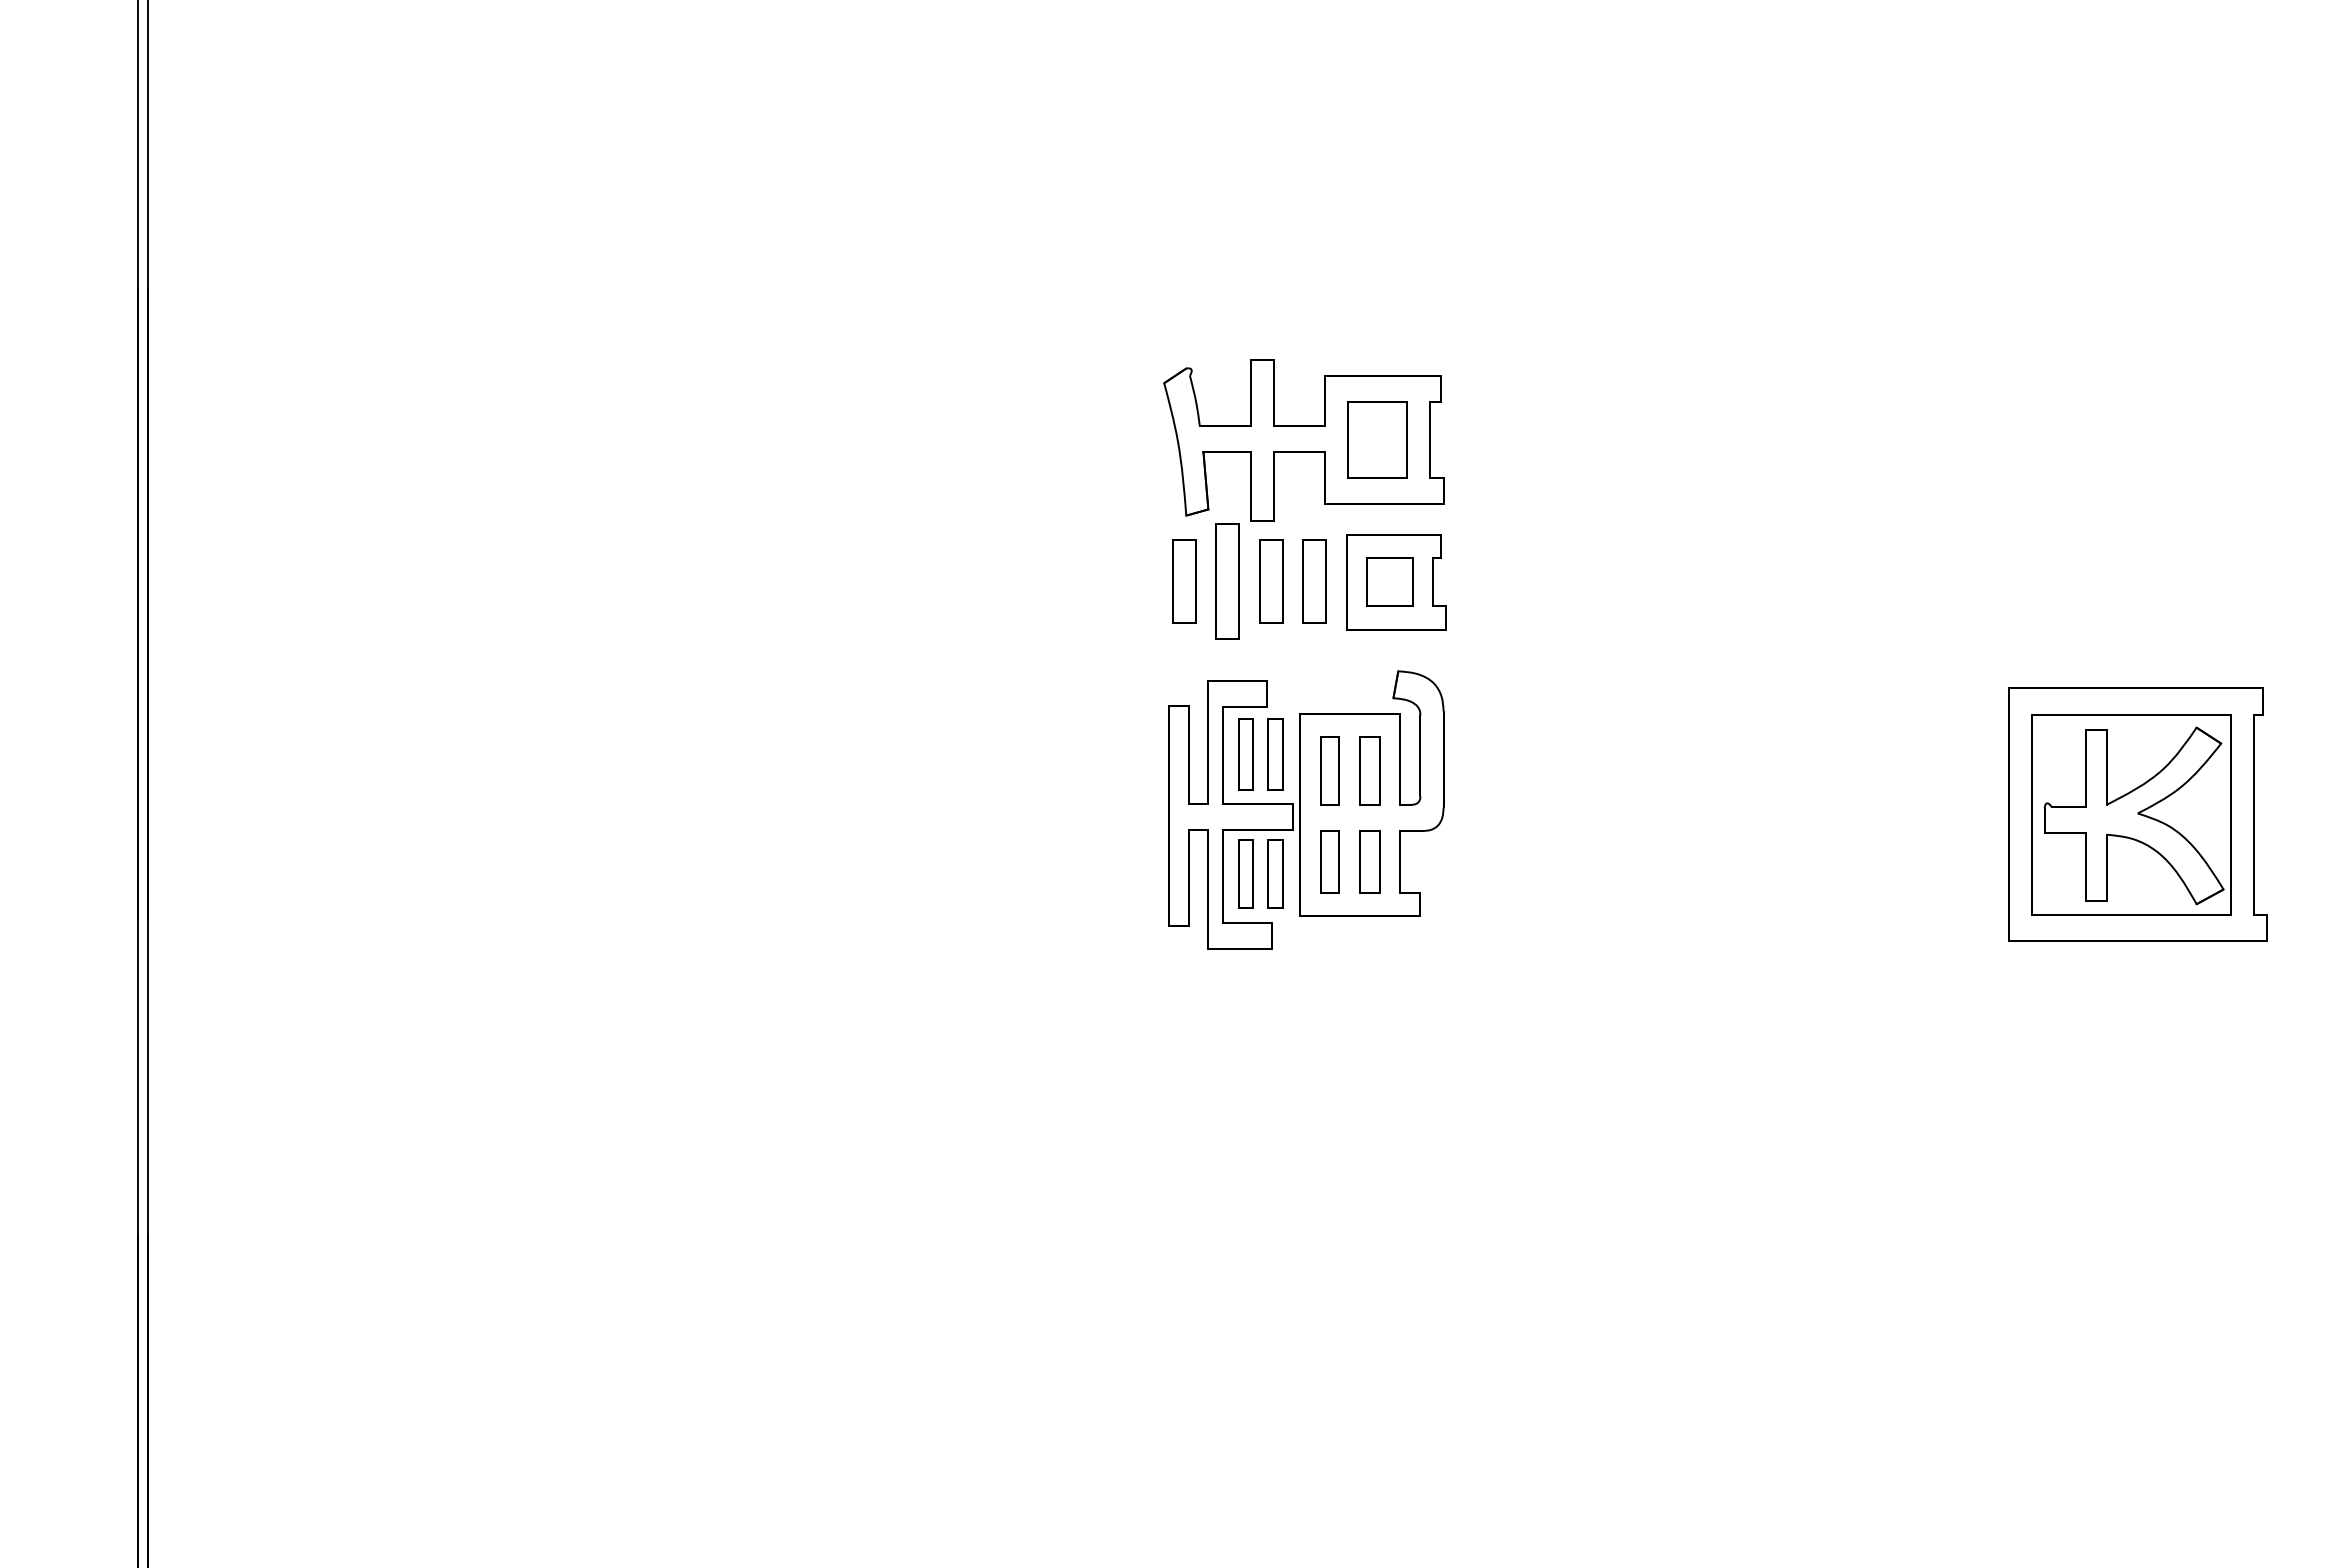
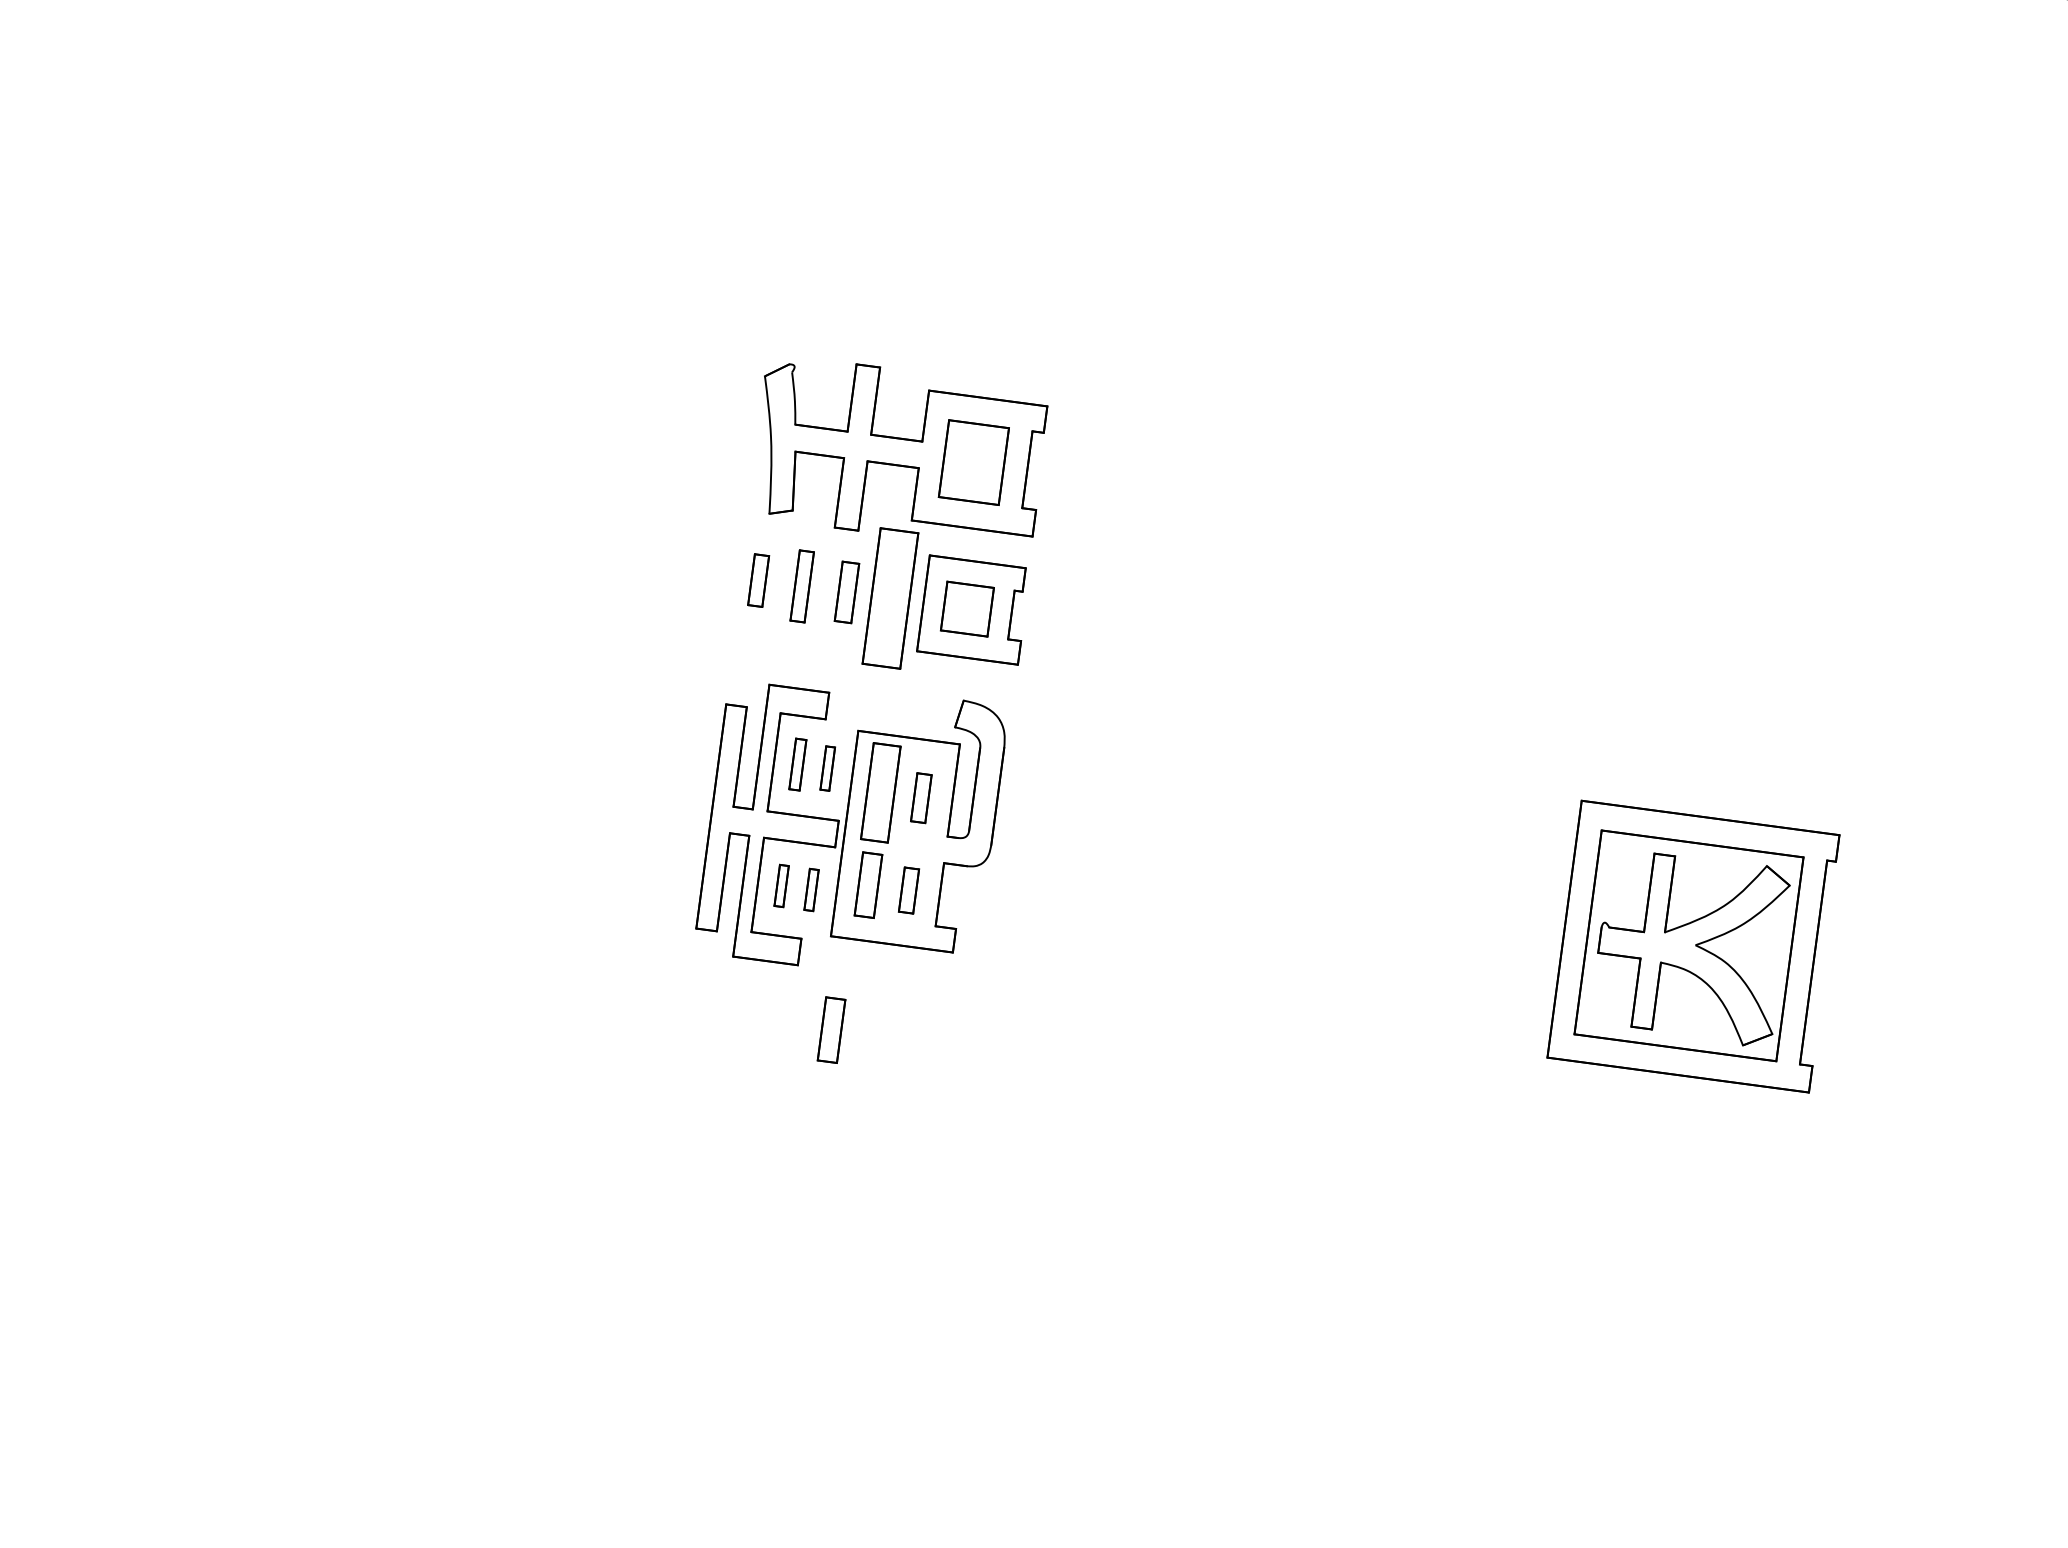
part: (1184, 581) -> (758, 580), size x0.6
part: (1227, 581) -> (802, 586), size x0.6
part: (1271, 581) -> (847, 592), size x0.7
part: (1314, 581) -> (890, 598), size x1.6
part: (1245, 754) -> (797, 764), size x0.7
part: (1275, 754) -> (827, 768), size x0.6
part: (1329, 770) -> (880, 792), size x1.4
part: (1369, 770) -> (920, 797), size x0.7
part: (1369, 861) -> (908, 889), size x0.7
part: (1245, 873) -> (781, 885), size x0.6
part: (1275, 873) -> (811, 889), size x0.6
part: (1312, 1006) -> (831, 1029), added

